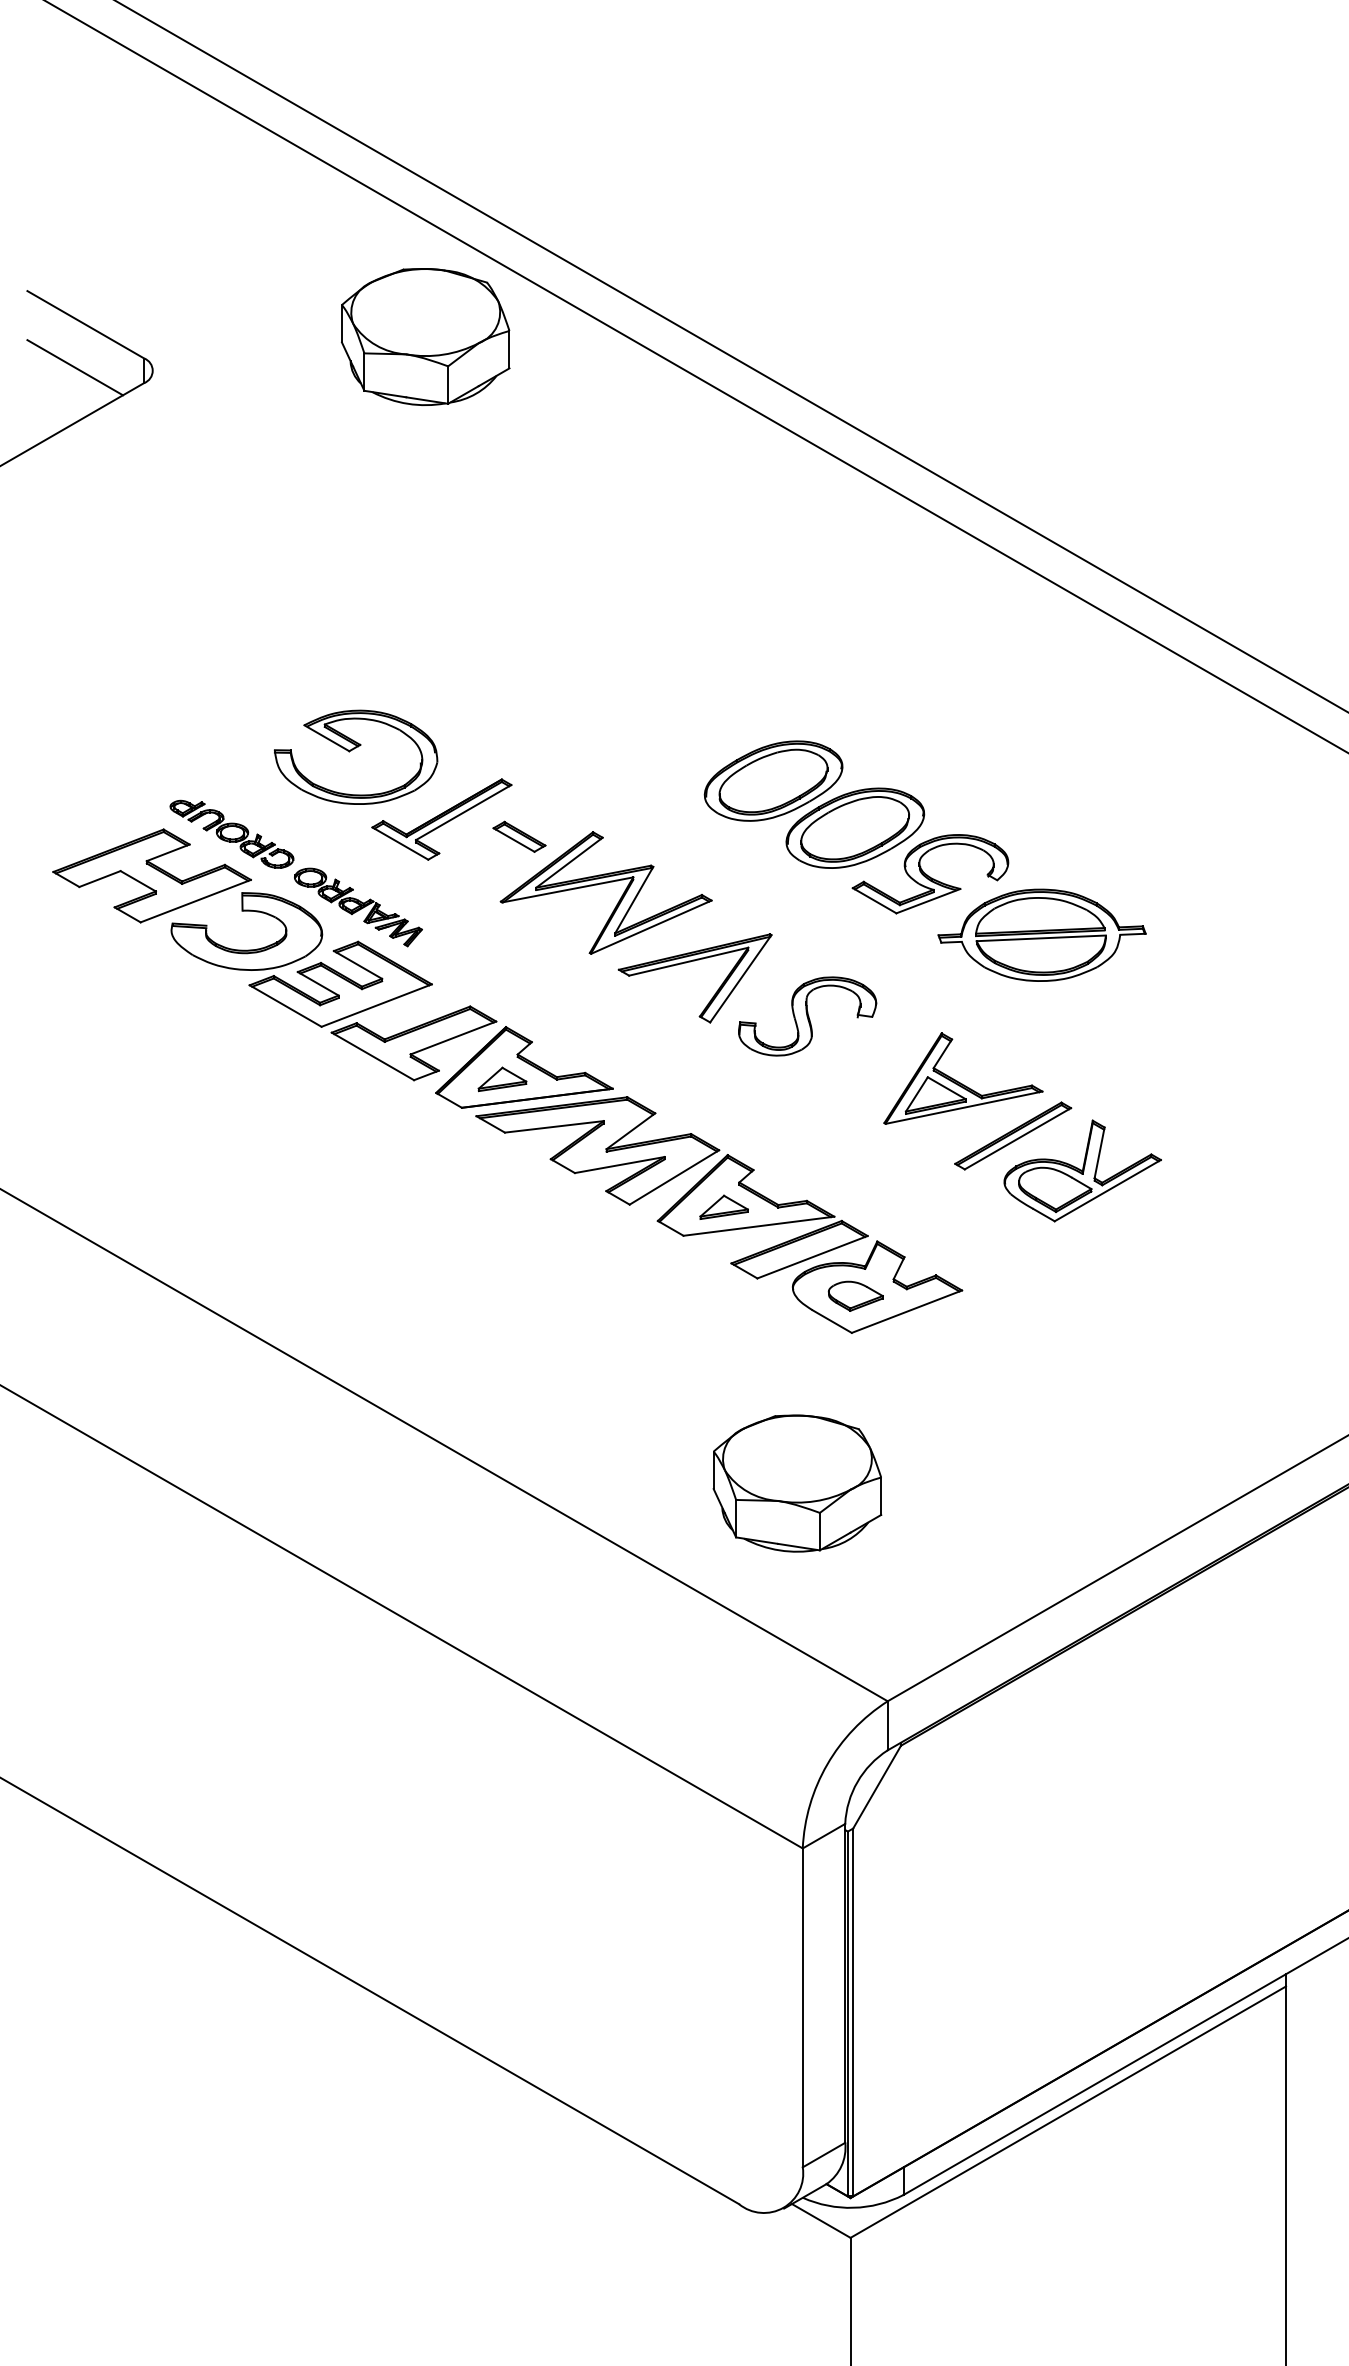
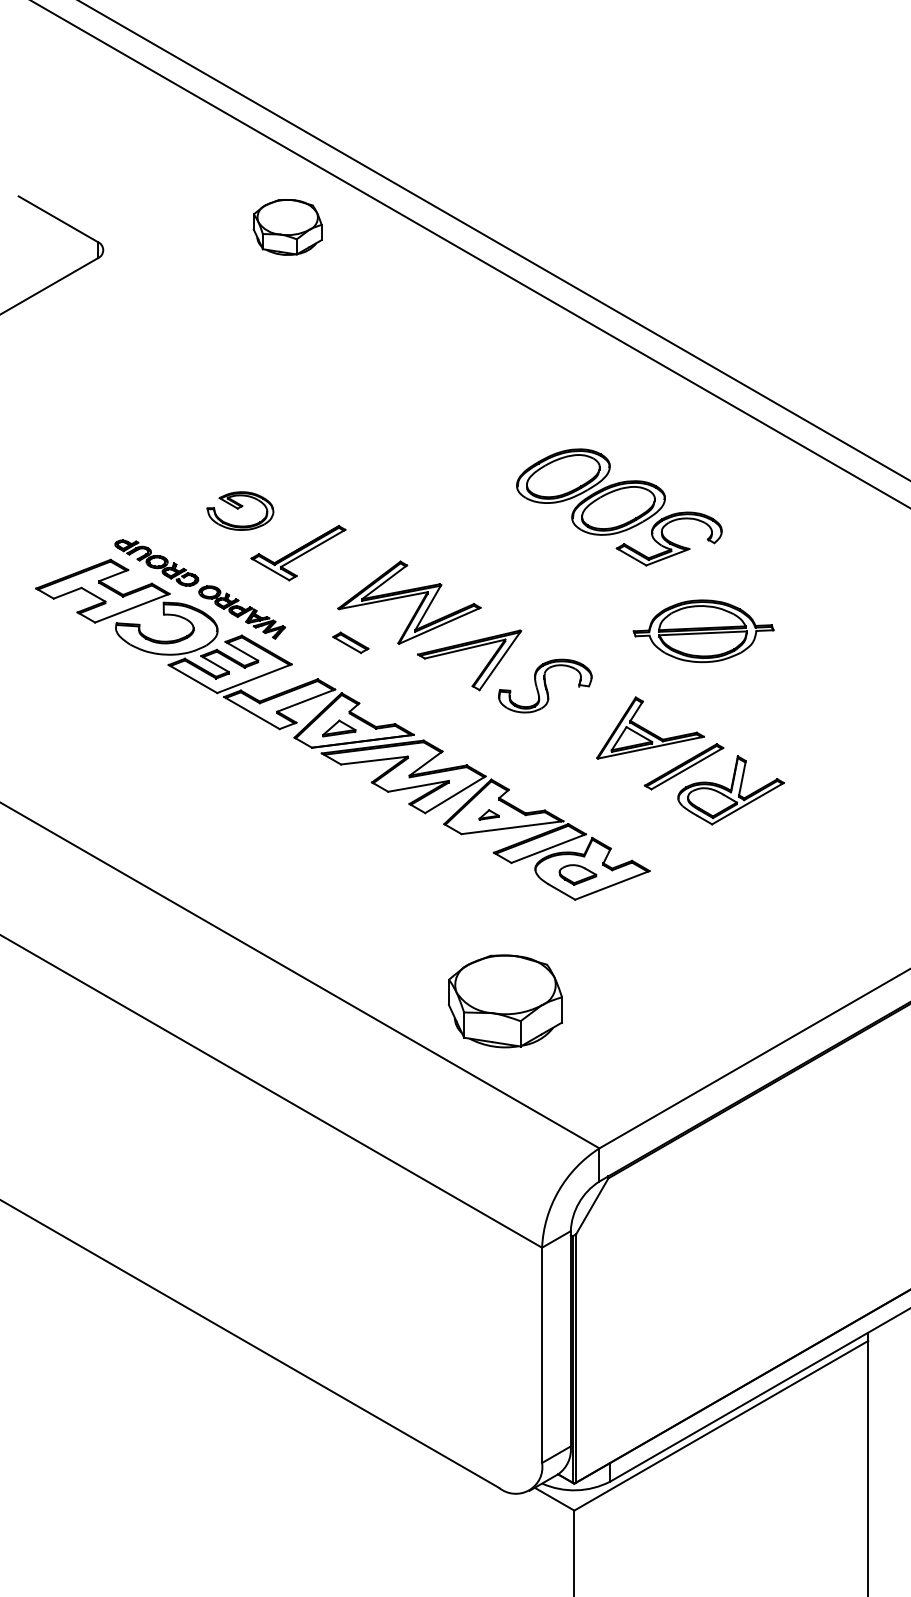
part: (425, 337) -> (287, 227), size x0.6
line: (74, 366) -> (50, 247), removed
part: (356, 756) -> (240, 510), size x0.6
part: (856, 827) -> (619, 507), moved
part: (518, 836) -> (350, 642), moved
part: (724, 1206) -> (489, 814), size x0.6
part: (797, 1483) -> (505, 1001), moved

